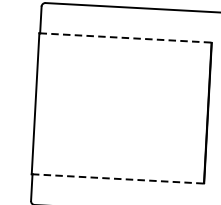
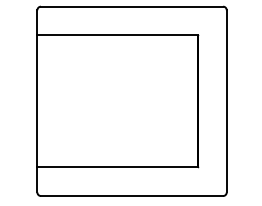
line: (125, 38) -> (117, 35), dashed -> solid
line: (117, 178) -> (117, 167), dashed -> solid

